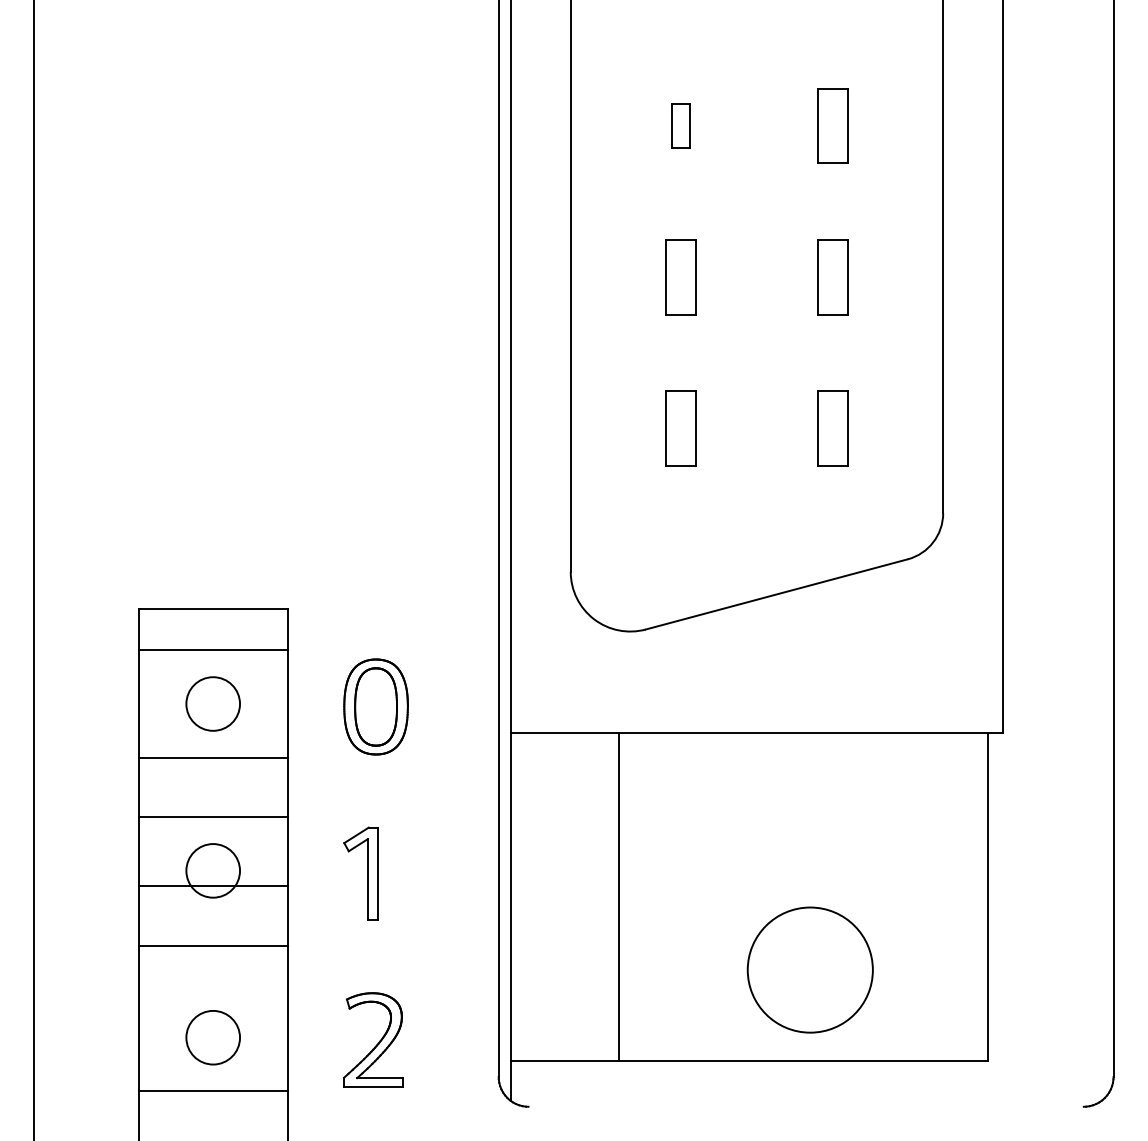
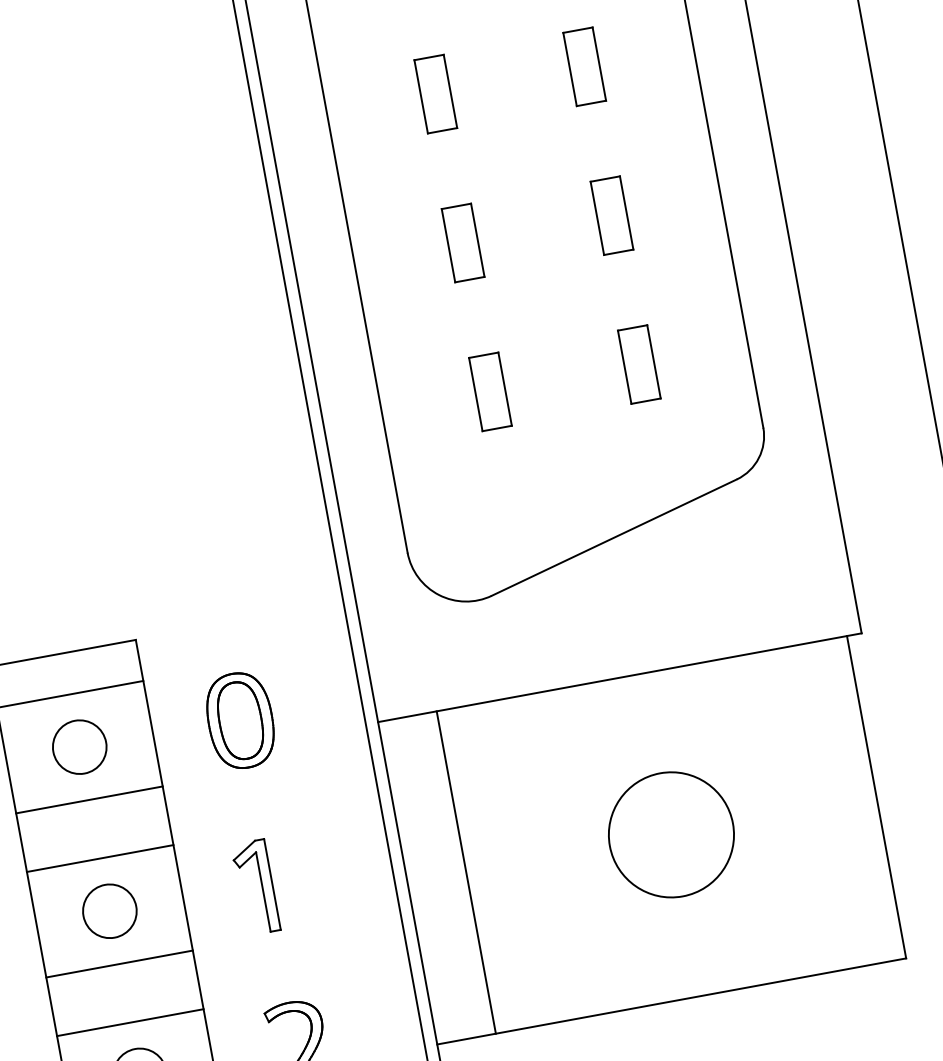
part: (680, 125) -> (434, 93), size x1.67
line: (212, 885) -> (118, 964), moved
line: (618, 896) -> (465, 871), moved
line: (212, 946) -> (129, 1023), moved
circle: (809, 969) -> (670, 834), moved

